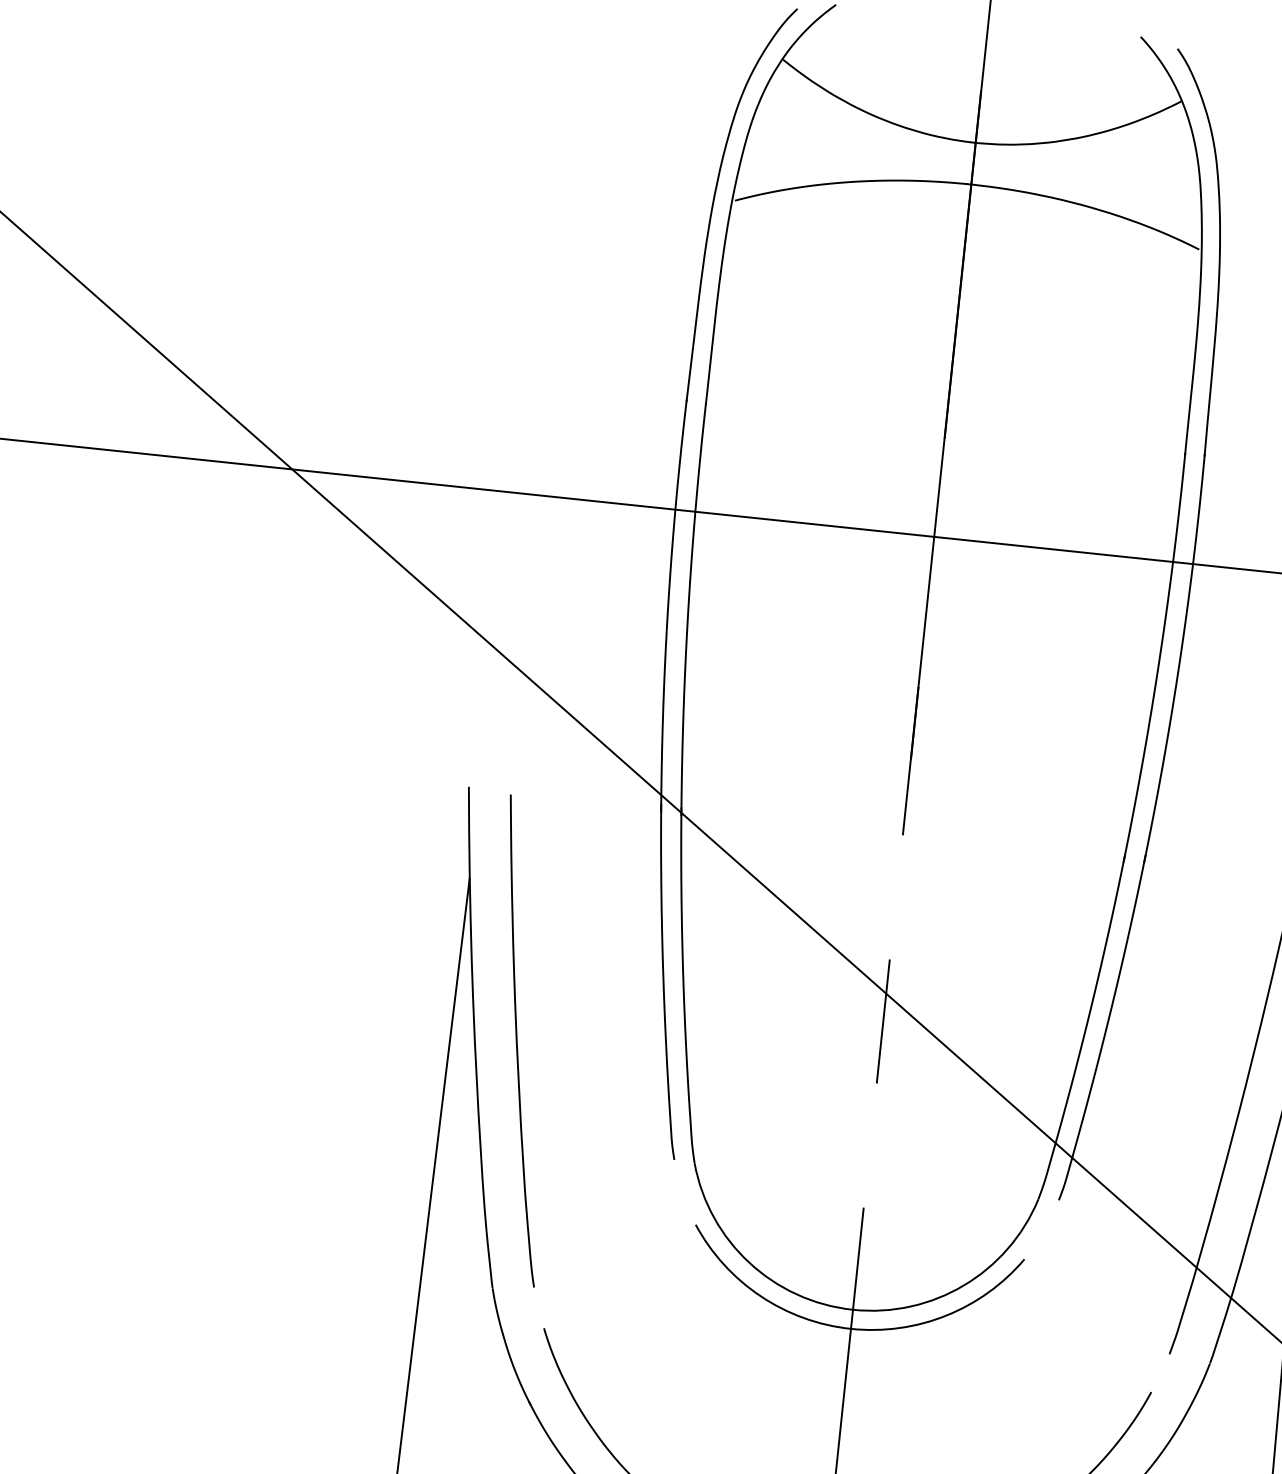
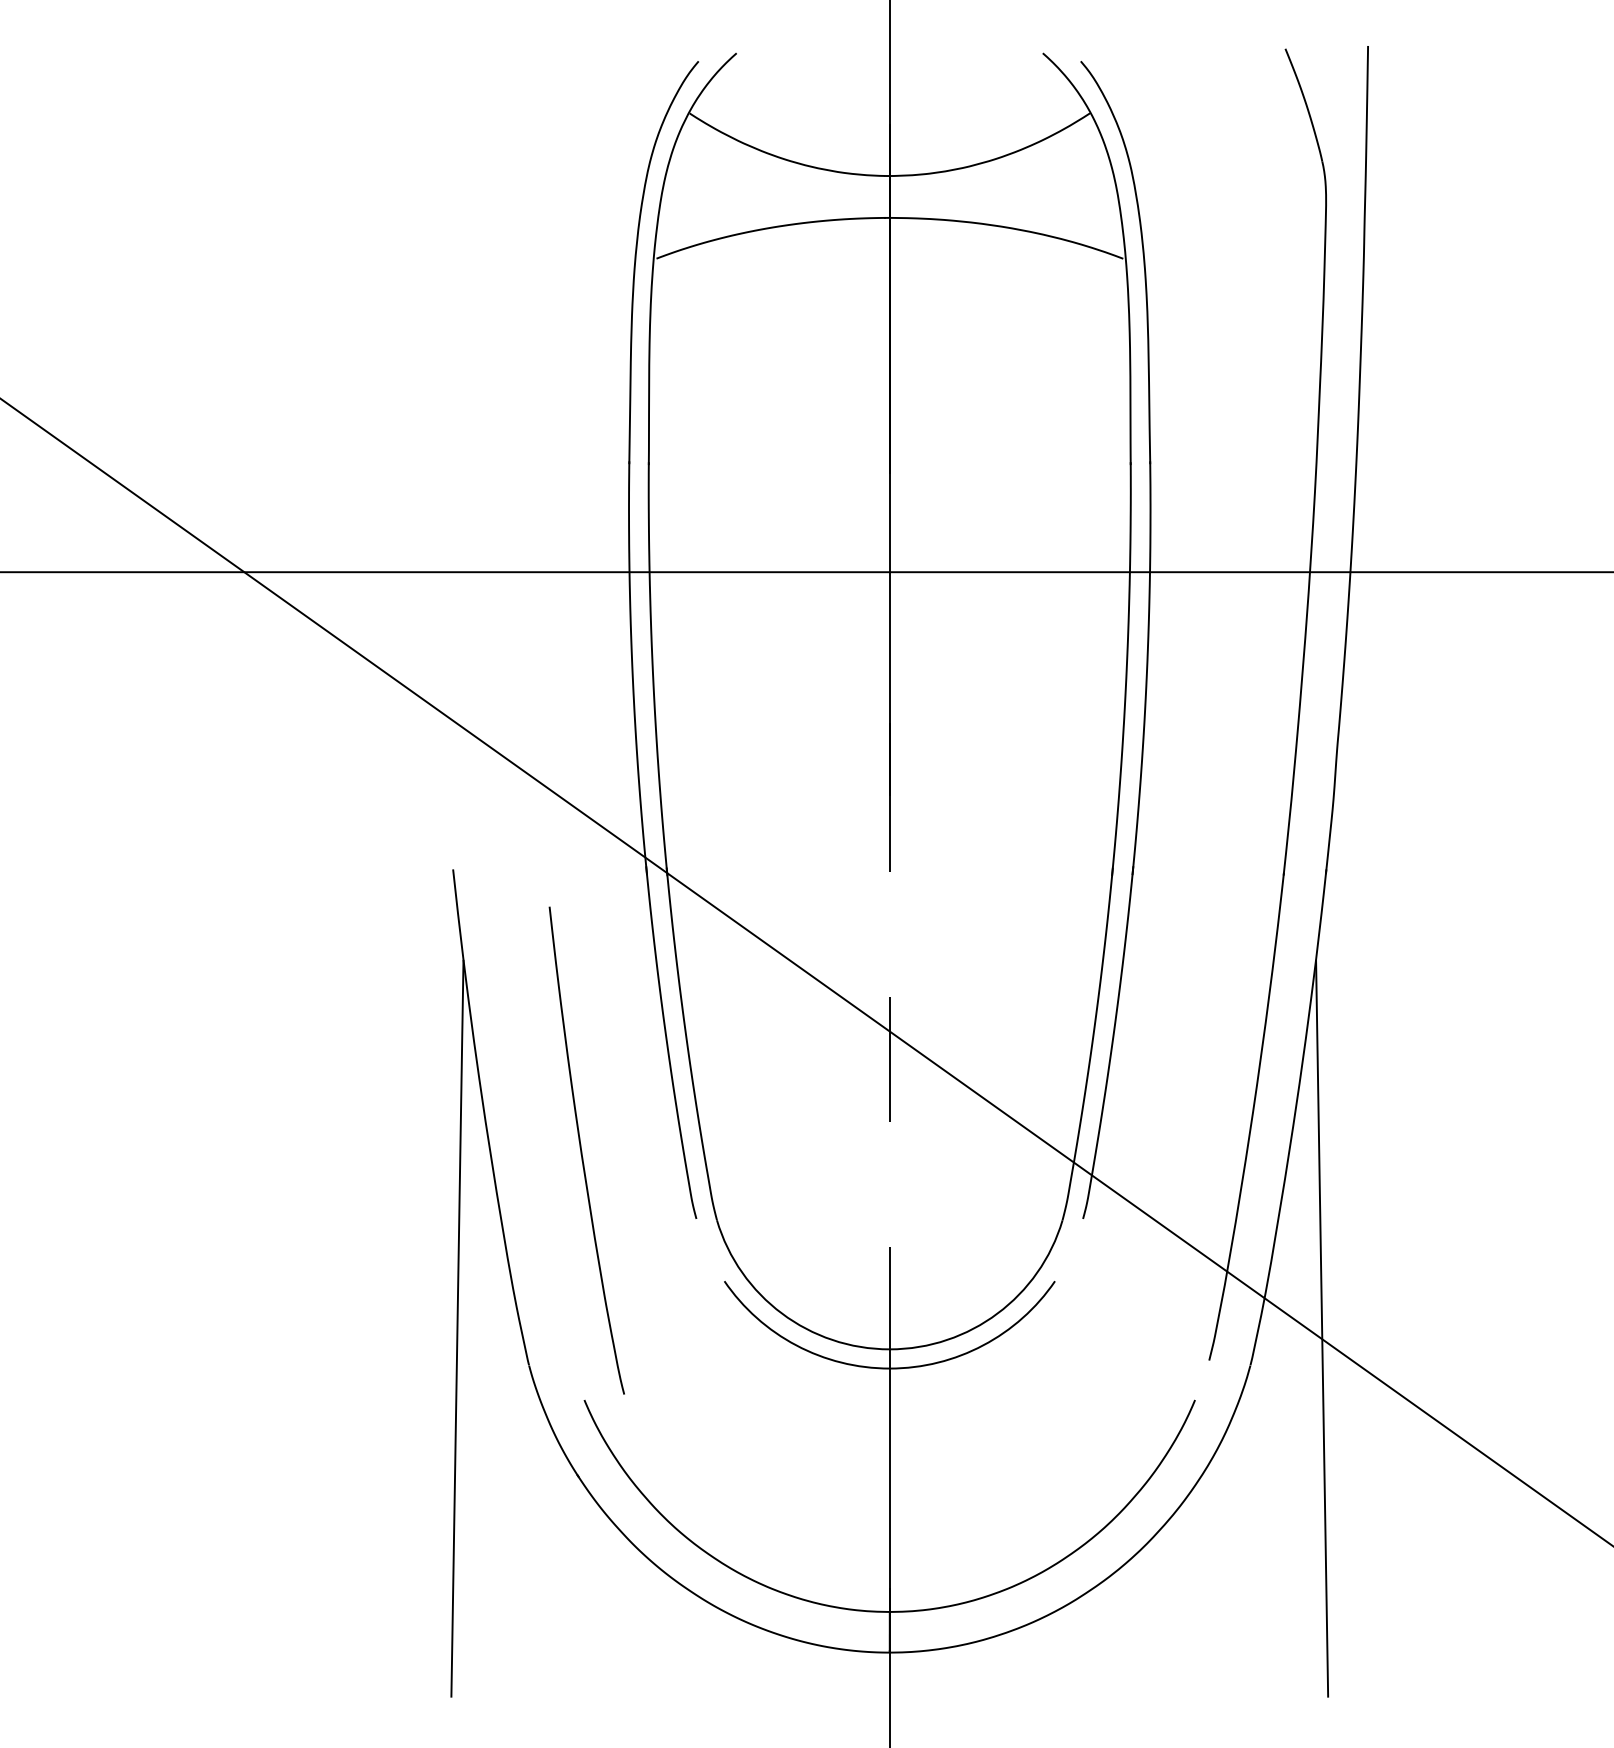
curve: (518, 1040) -> (582, 1150), moved

